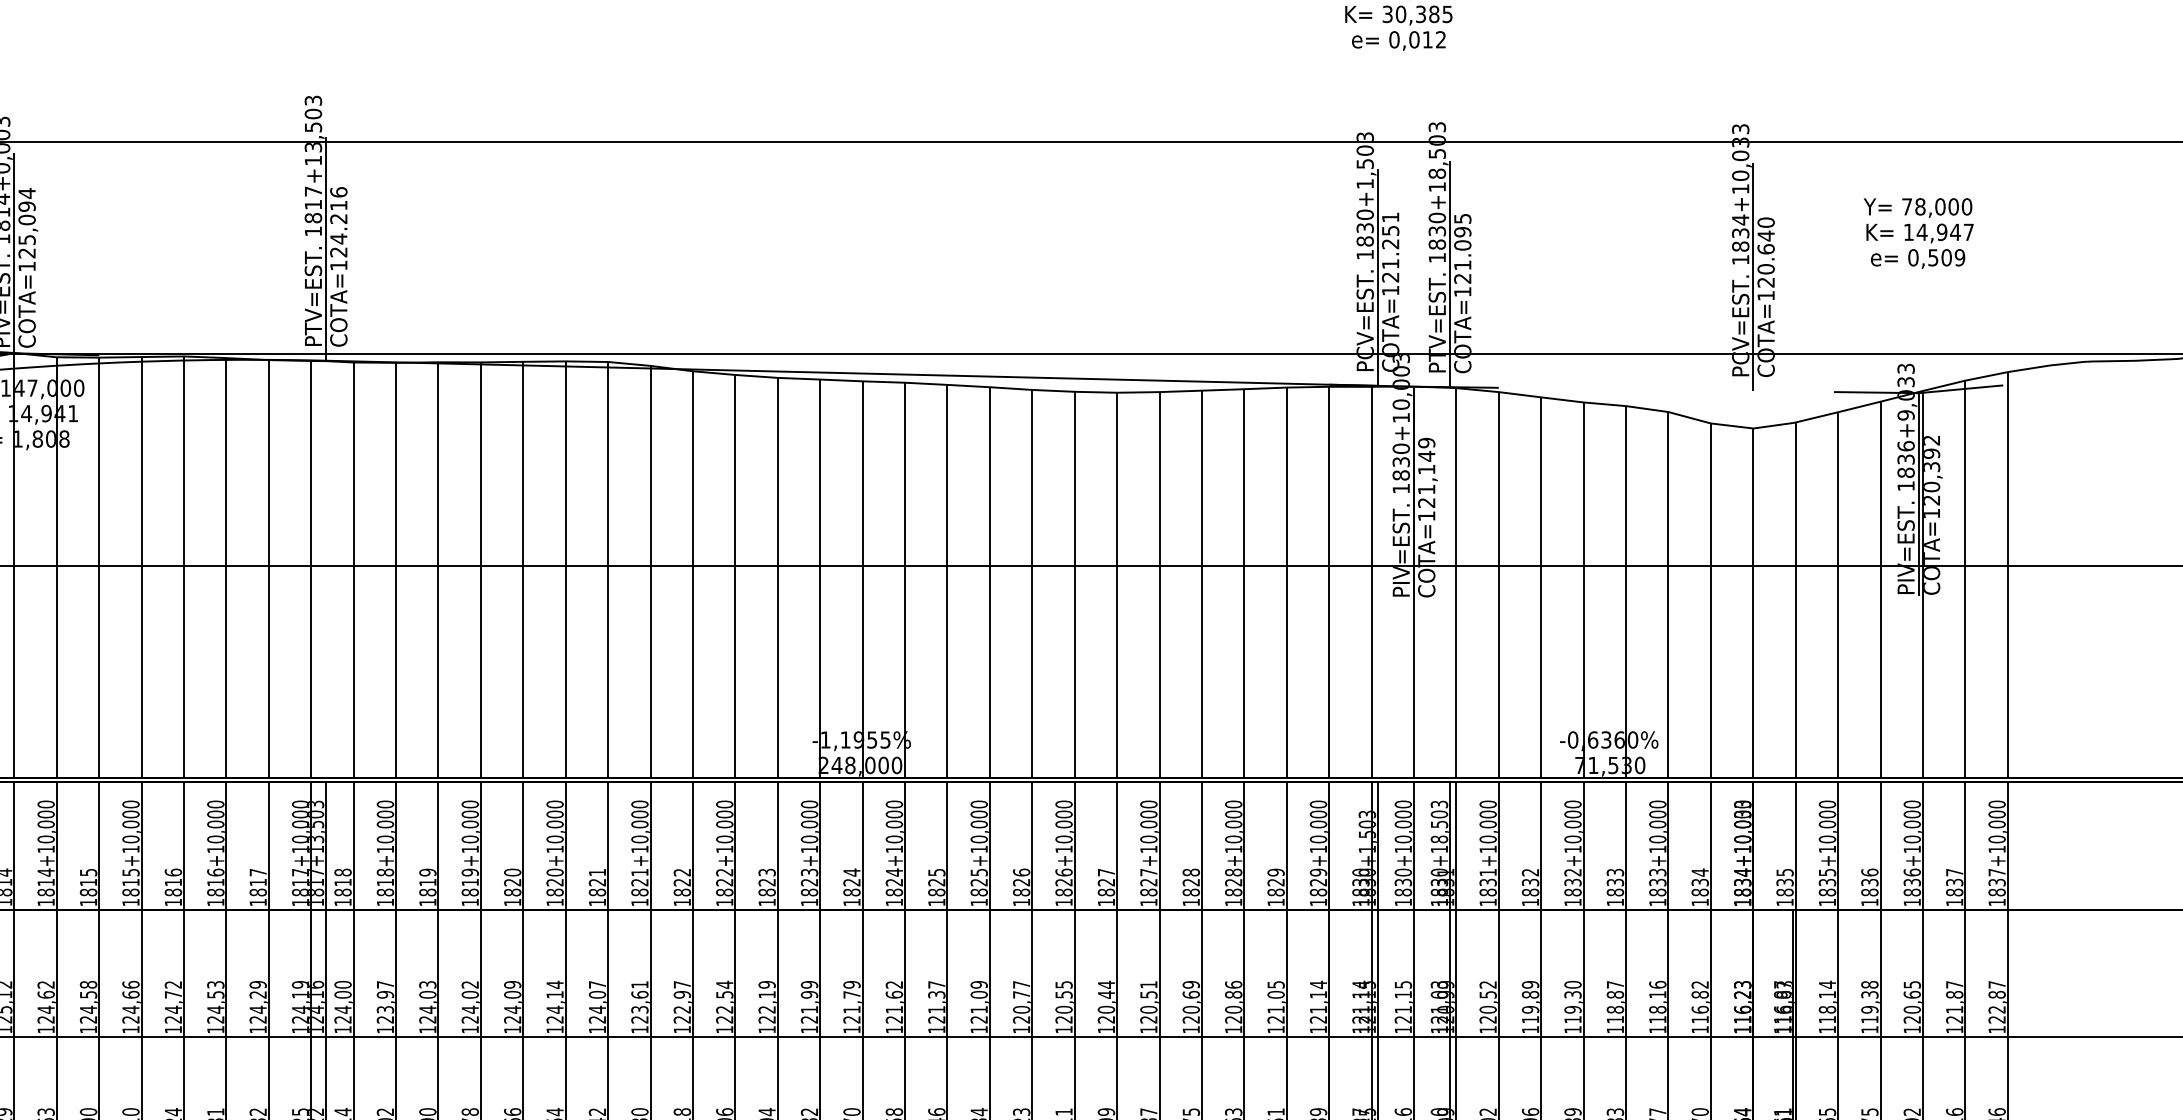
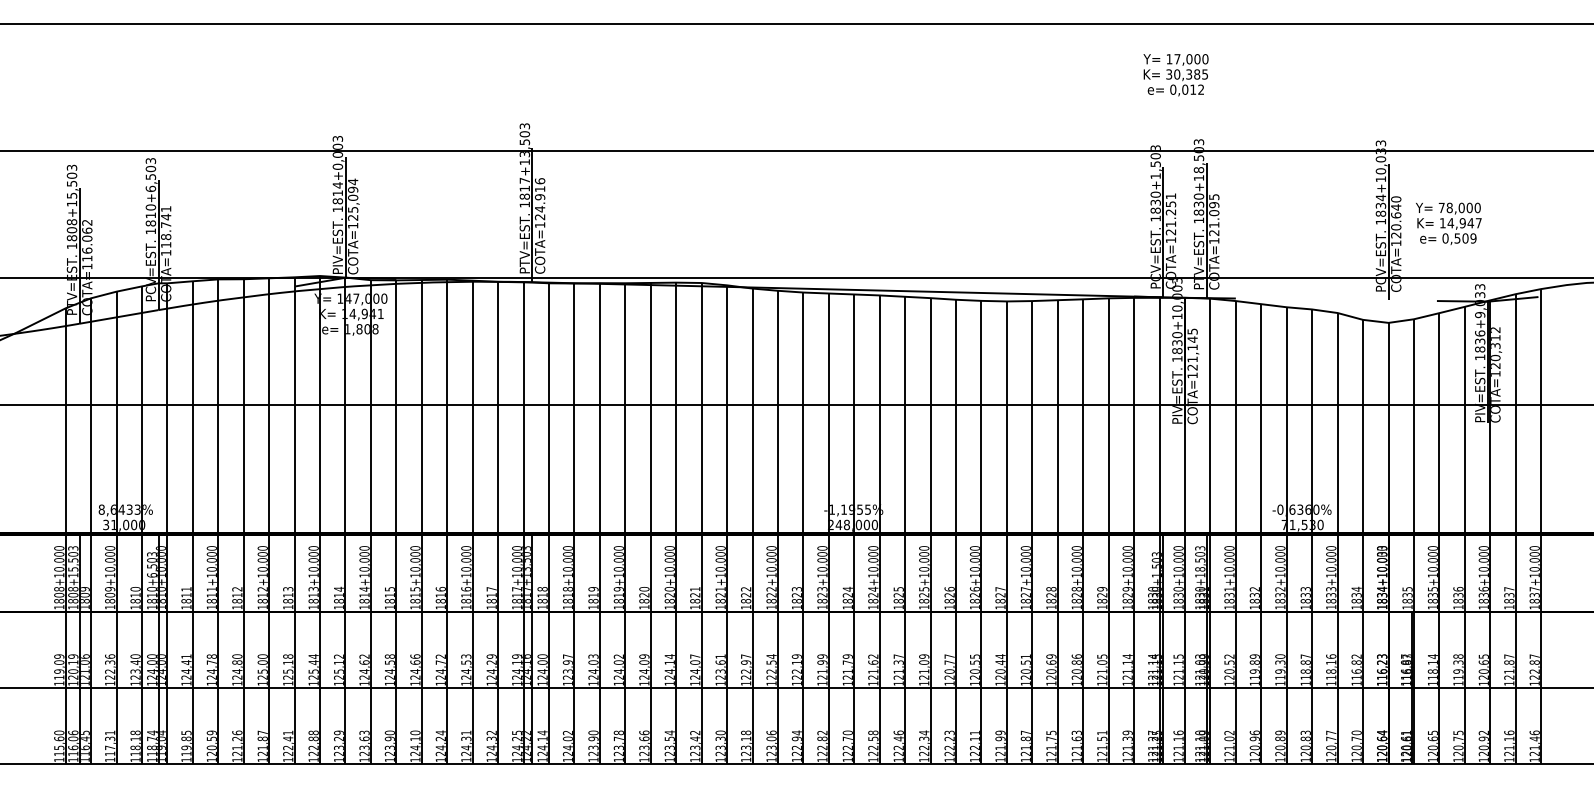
text: (339, 219) -> (540, 197), COTA=124.216 -> COTA=124.916
text: (1918, 232) -> (1448, 223), moved
text: (1426, 442) -> (1192, 331), COTA=121,149 -> COTA=121,145
text: (1931, 454) -> (1495, 338), COTA=120,392 -> COTA=120,312

